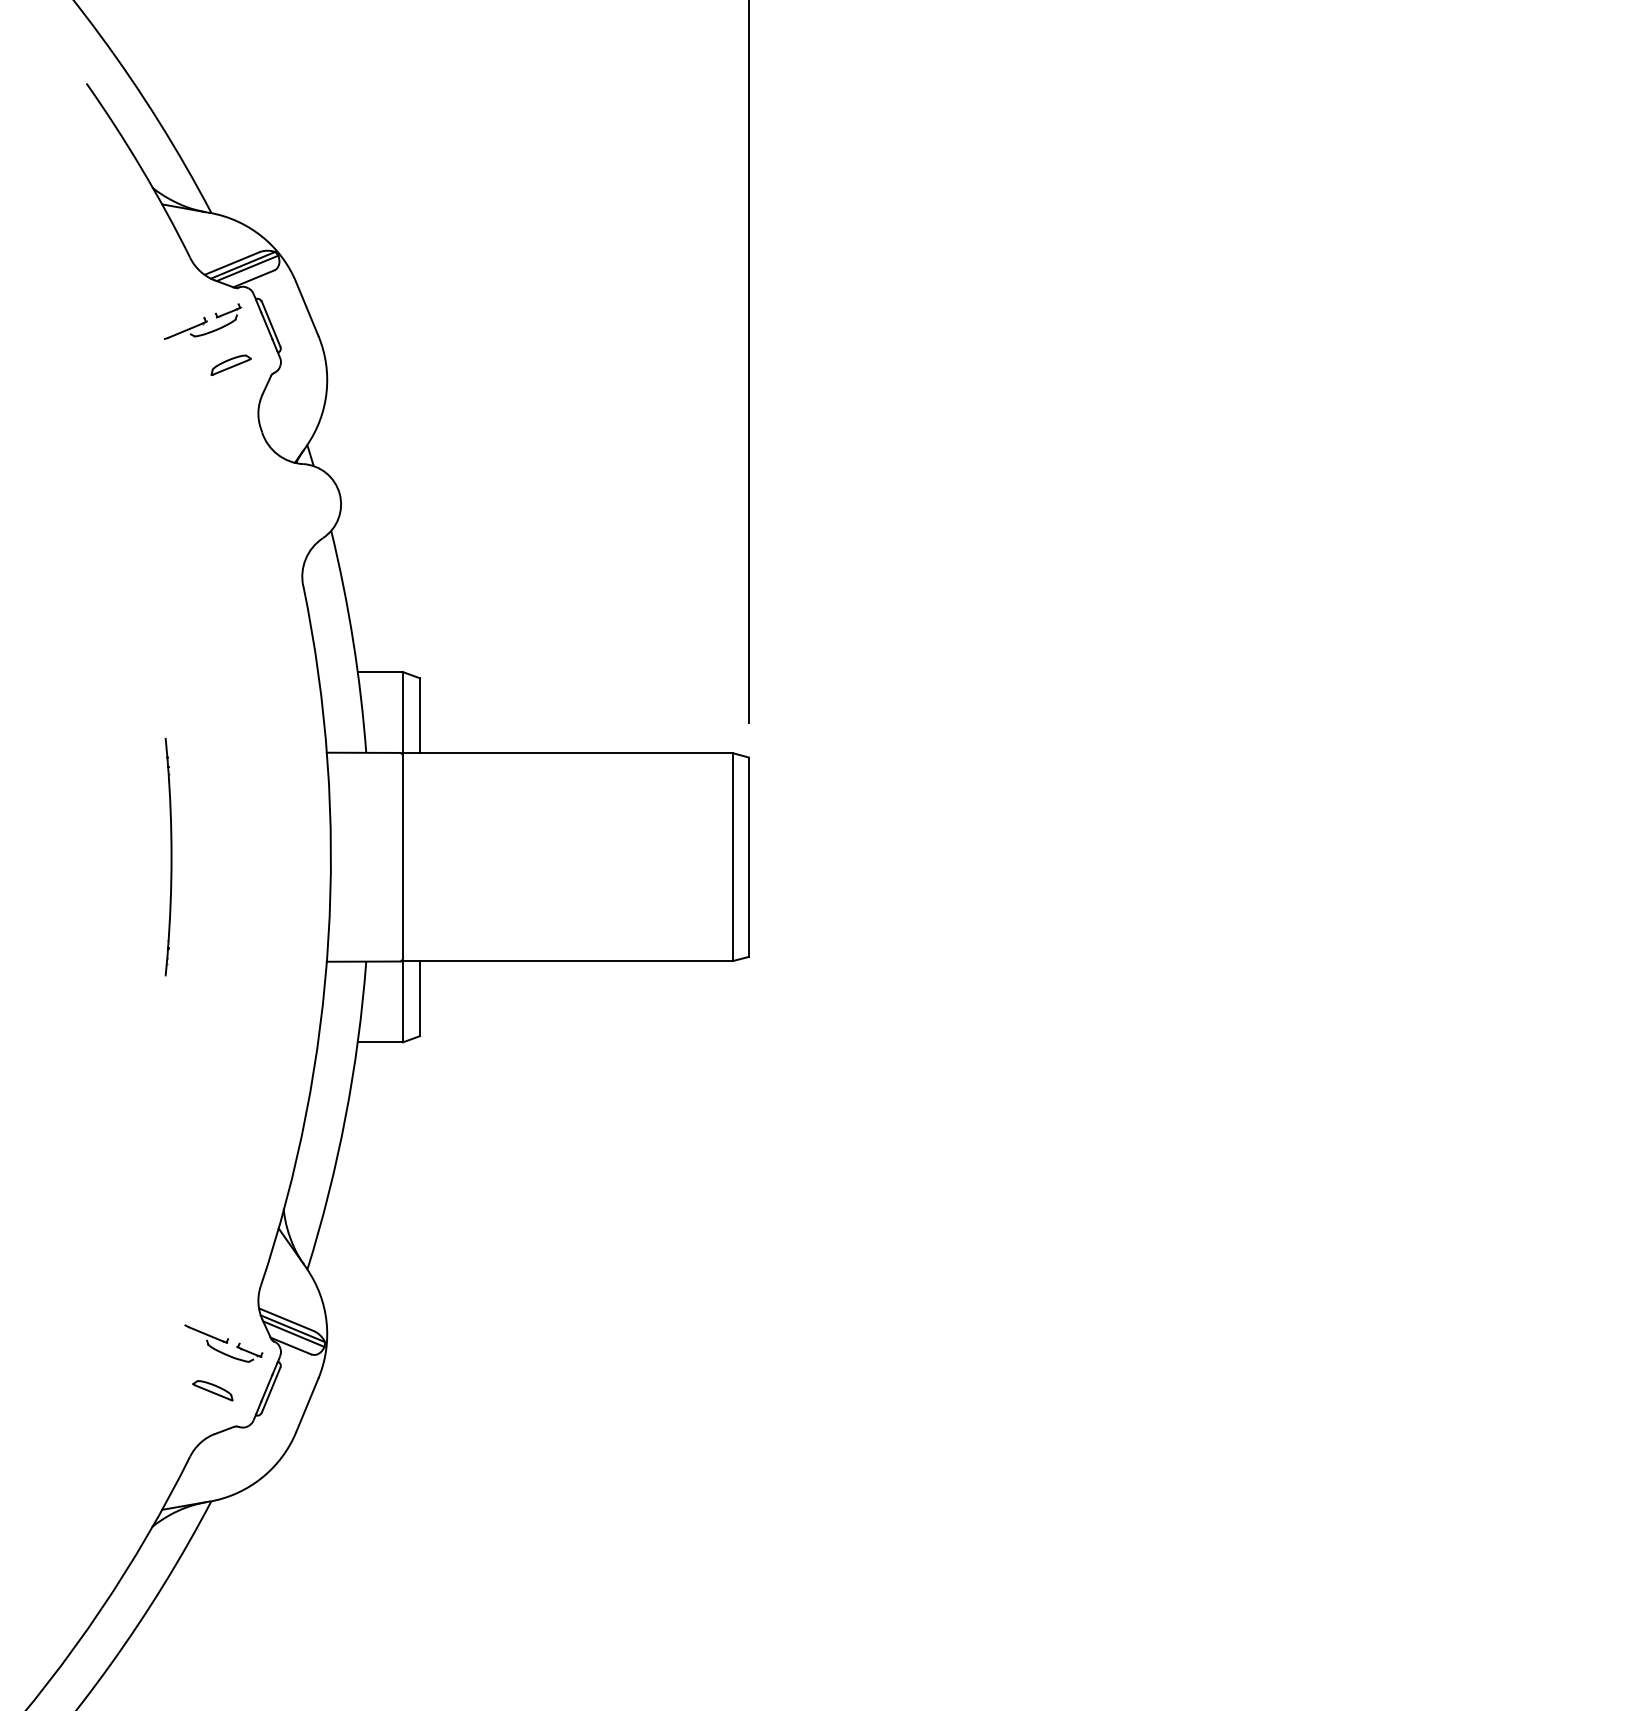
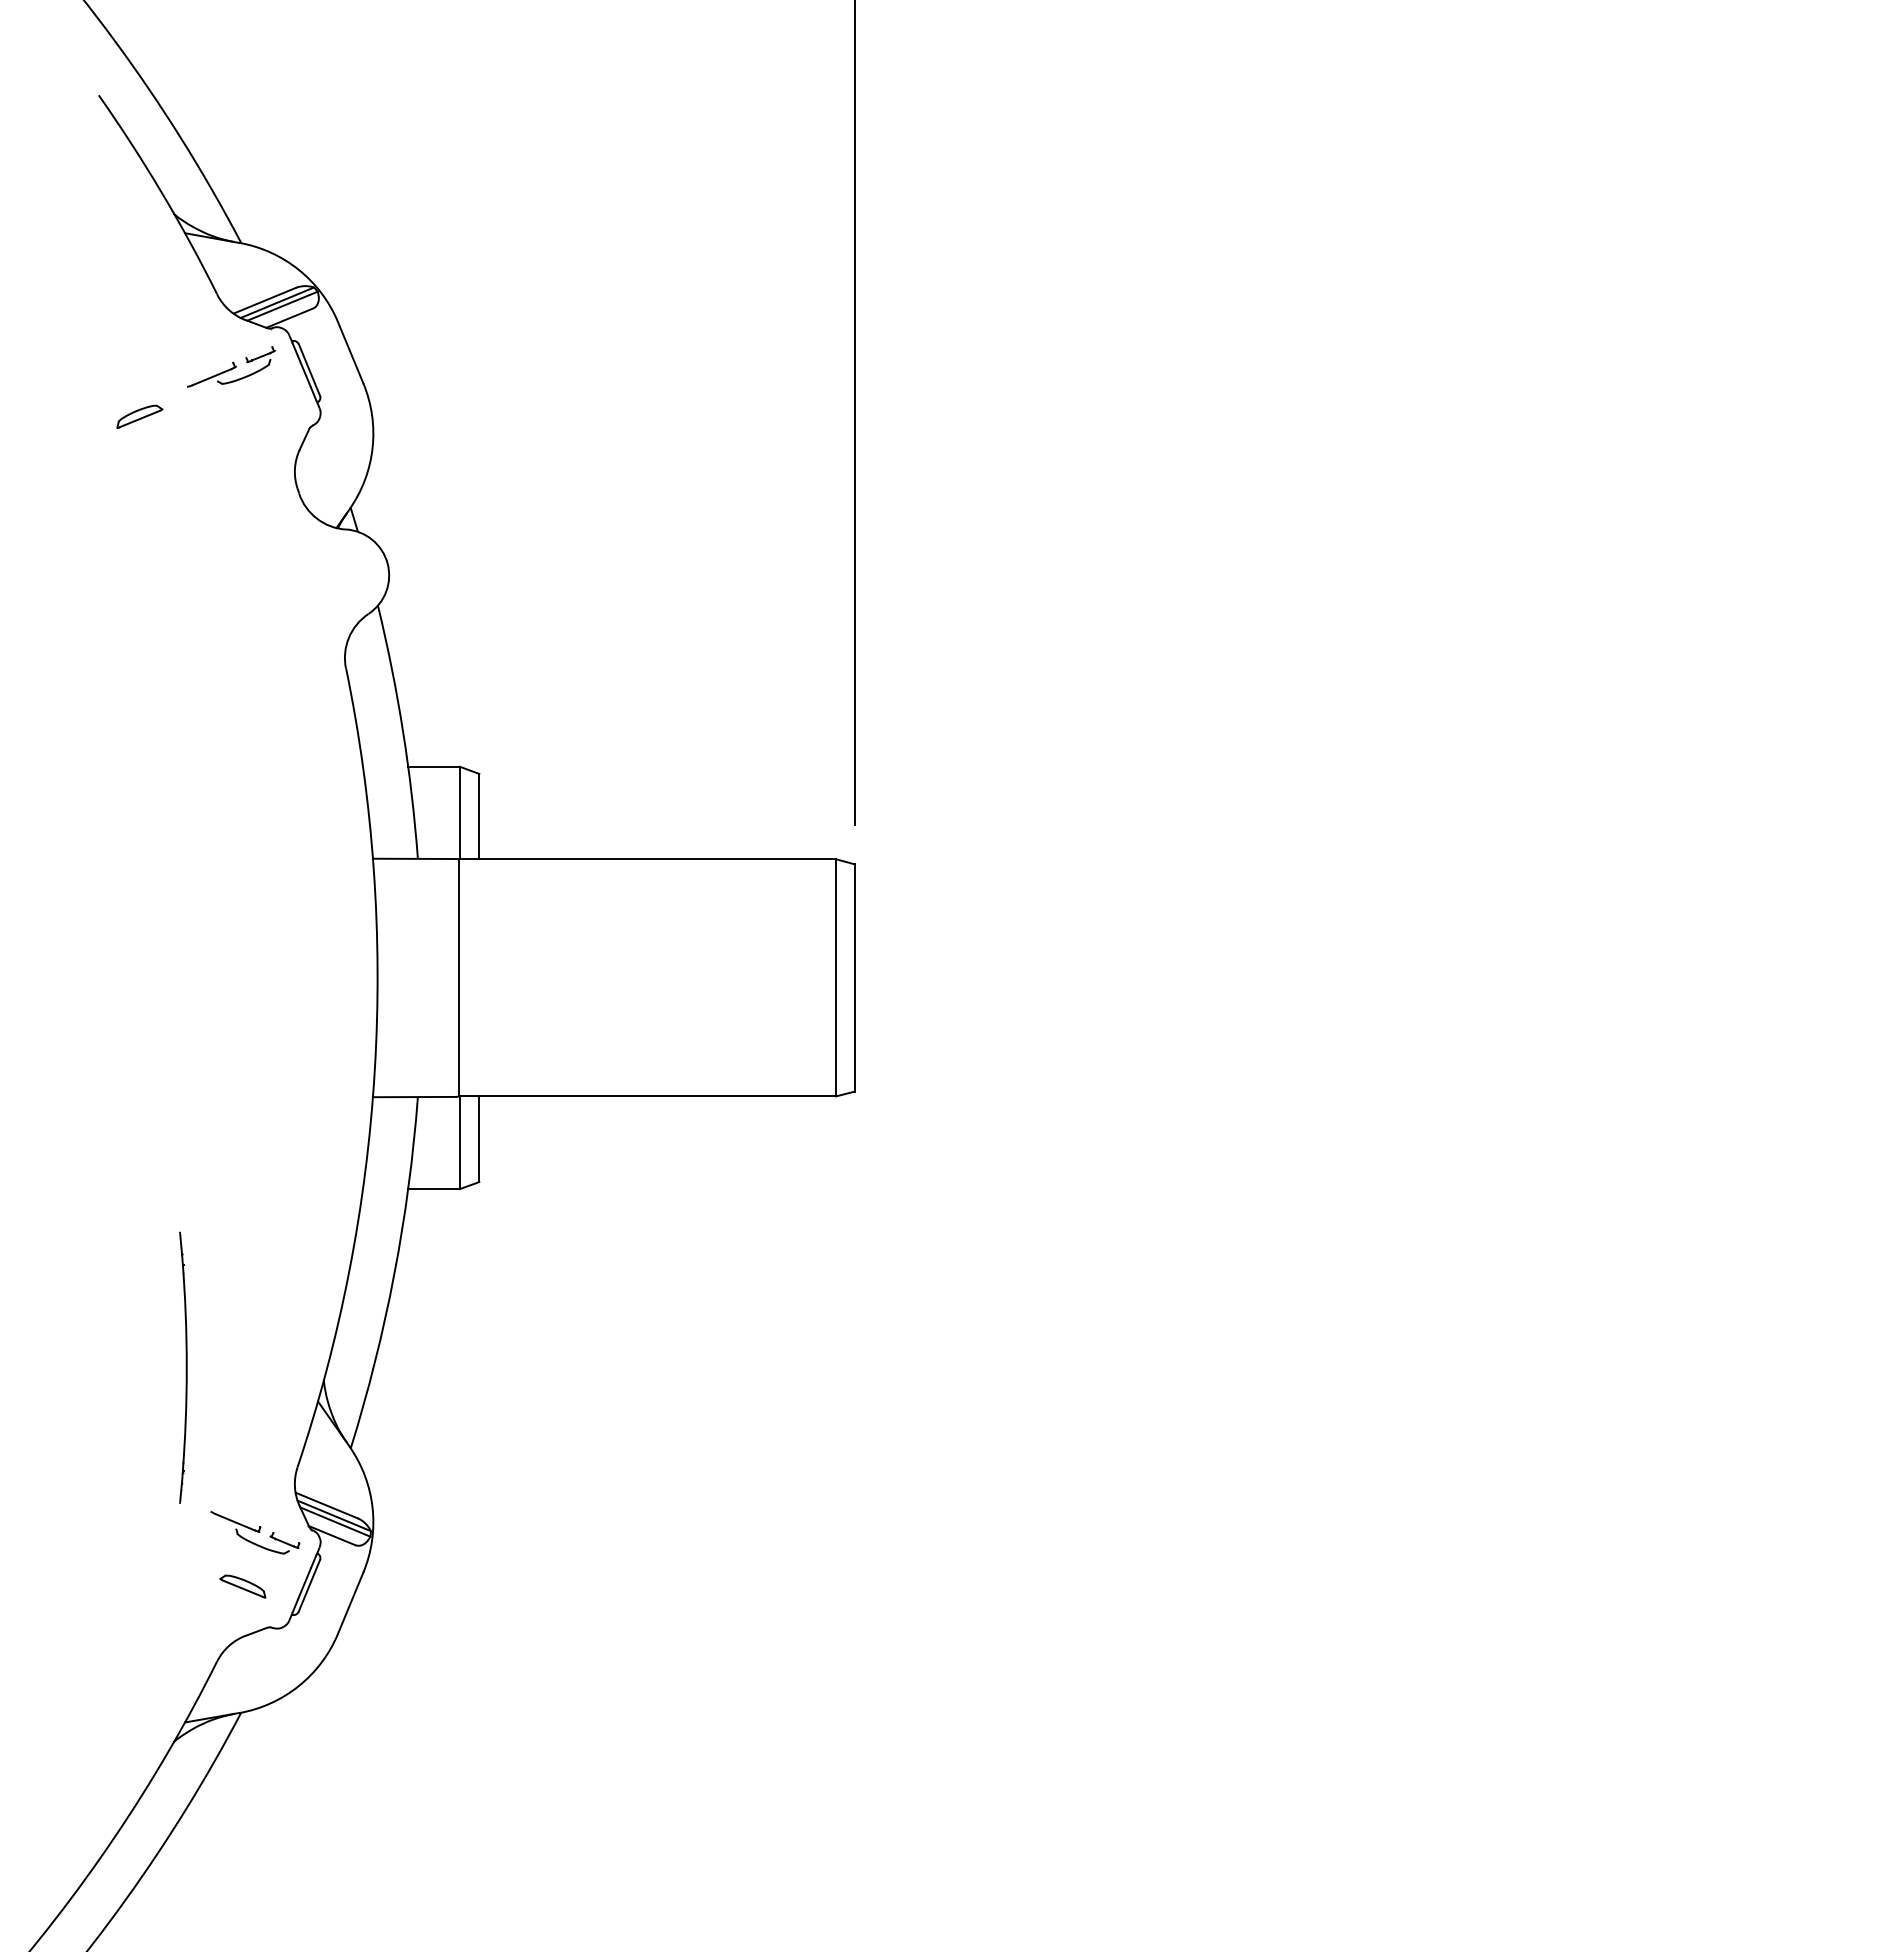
part: (230, 365) -> (139, 416), moved
part: (168, 856) -> (183, 1367), moved

